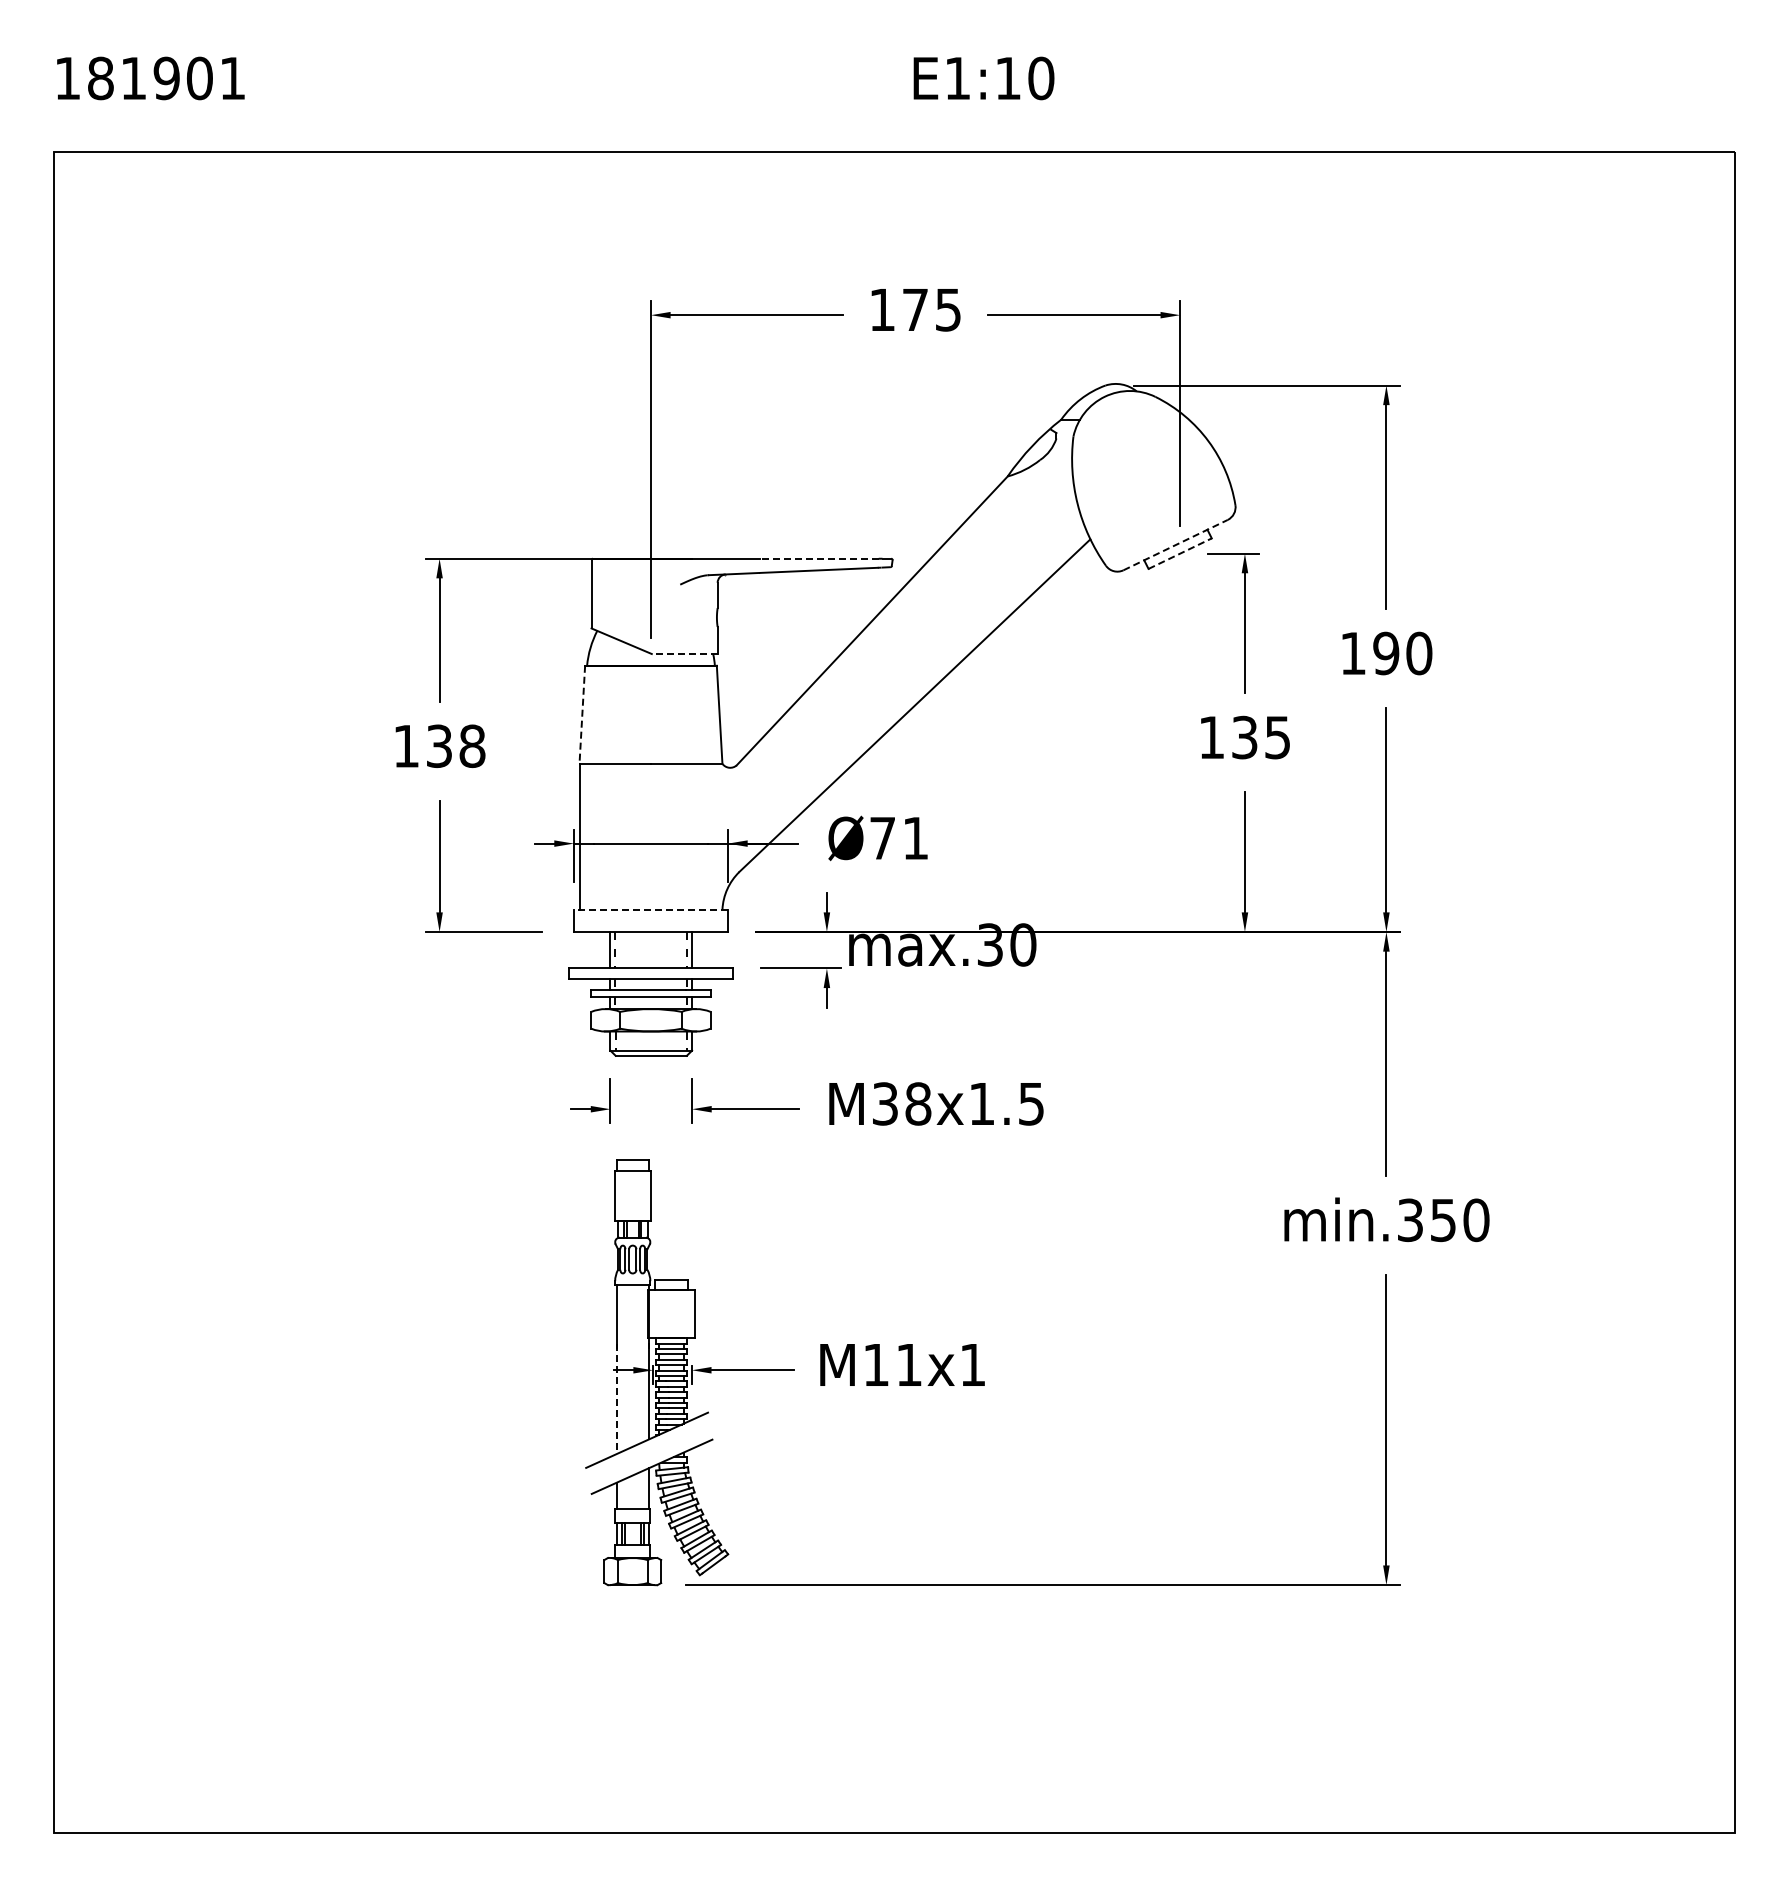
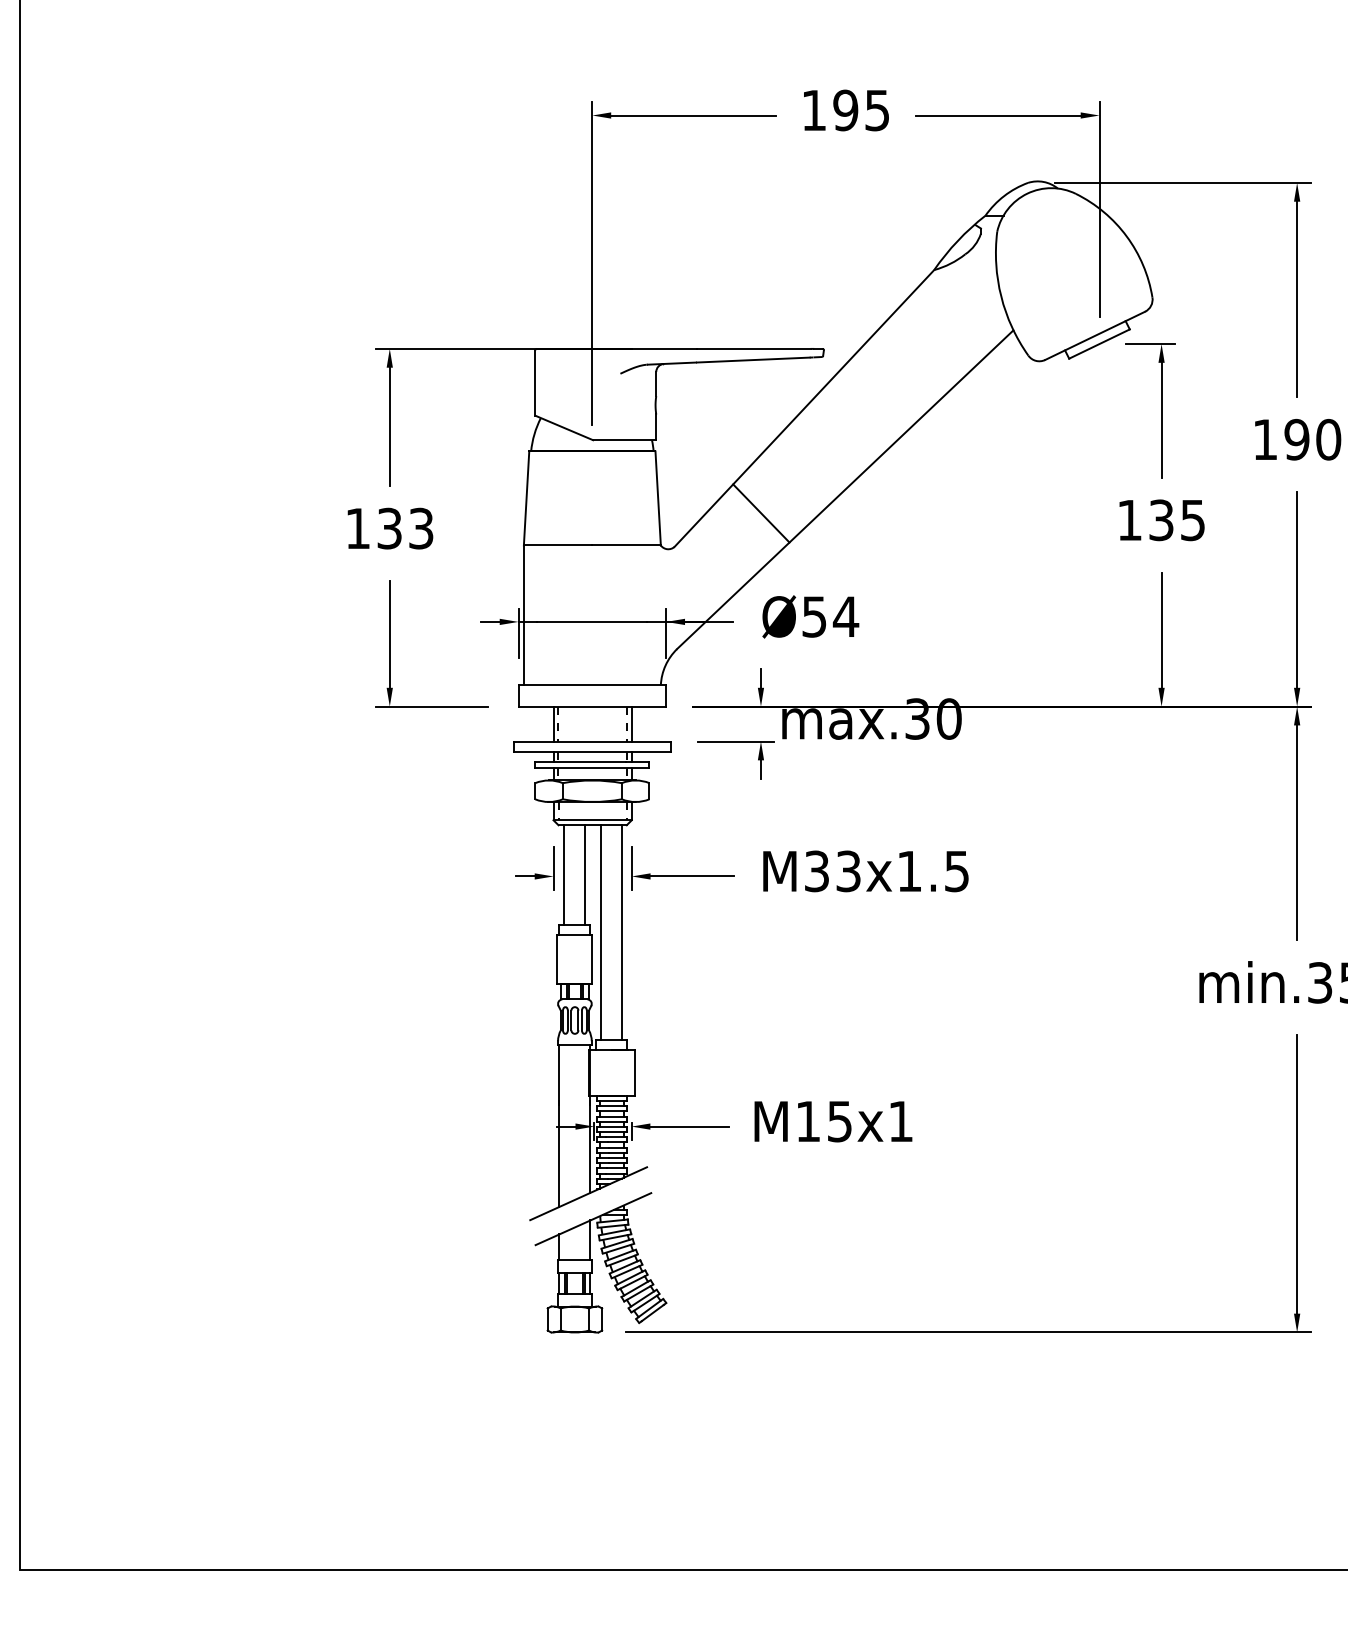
text: (915, 309) -> (845, 110), 175 -> 195
line: (1175, 545) -> (1095, 336), dashed -> solid
line: (1180, 553) -> (1099, 343), dashed -> solid
line: (818, 558) -> (752, 348), dashed -> solid
line: (684, 654) -> (624, 440), dashed -> solid
line: (582, 715) -> (526, 499), dashed -> solid
line: (826, 730) -> (760, 513), added
text: (472, 746) -> (421, 528), 138 -> 133
text: (899, 838) -> (830, 617), Ø71 -> Ø54
line: (650, 909) -> (591, 685), dashed -> solid
text: (918, 1103) -> (848, 870), M38x1.5 -> M33x1.5
line: (621, 1107) -> (564, 874), added
line: (643, 1107) -> (585, 874), added
line: (660, 1167) -> (601, 932), added
line: (682, 1167) -> (622, 932), added
text: (909, 1365) -> (840, 1122), M11x1 -> M15x1
line: (616, 1399) -> (559, 1154), dashed -> solid

